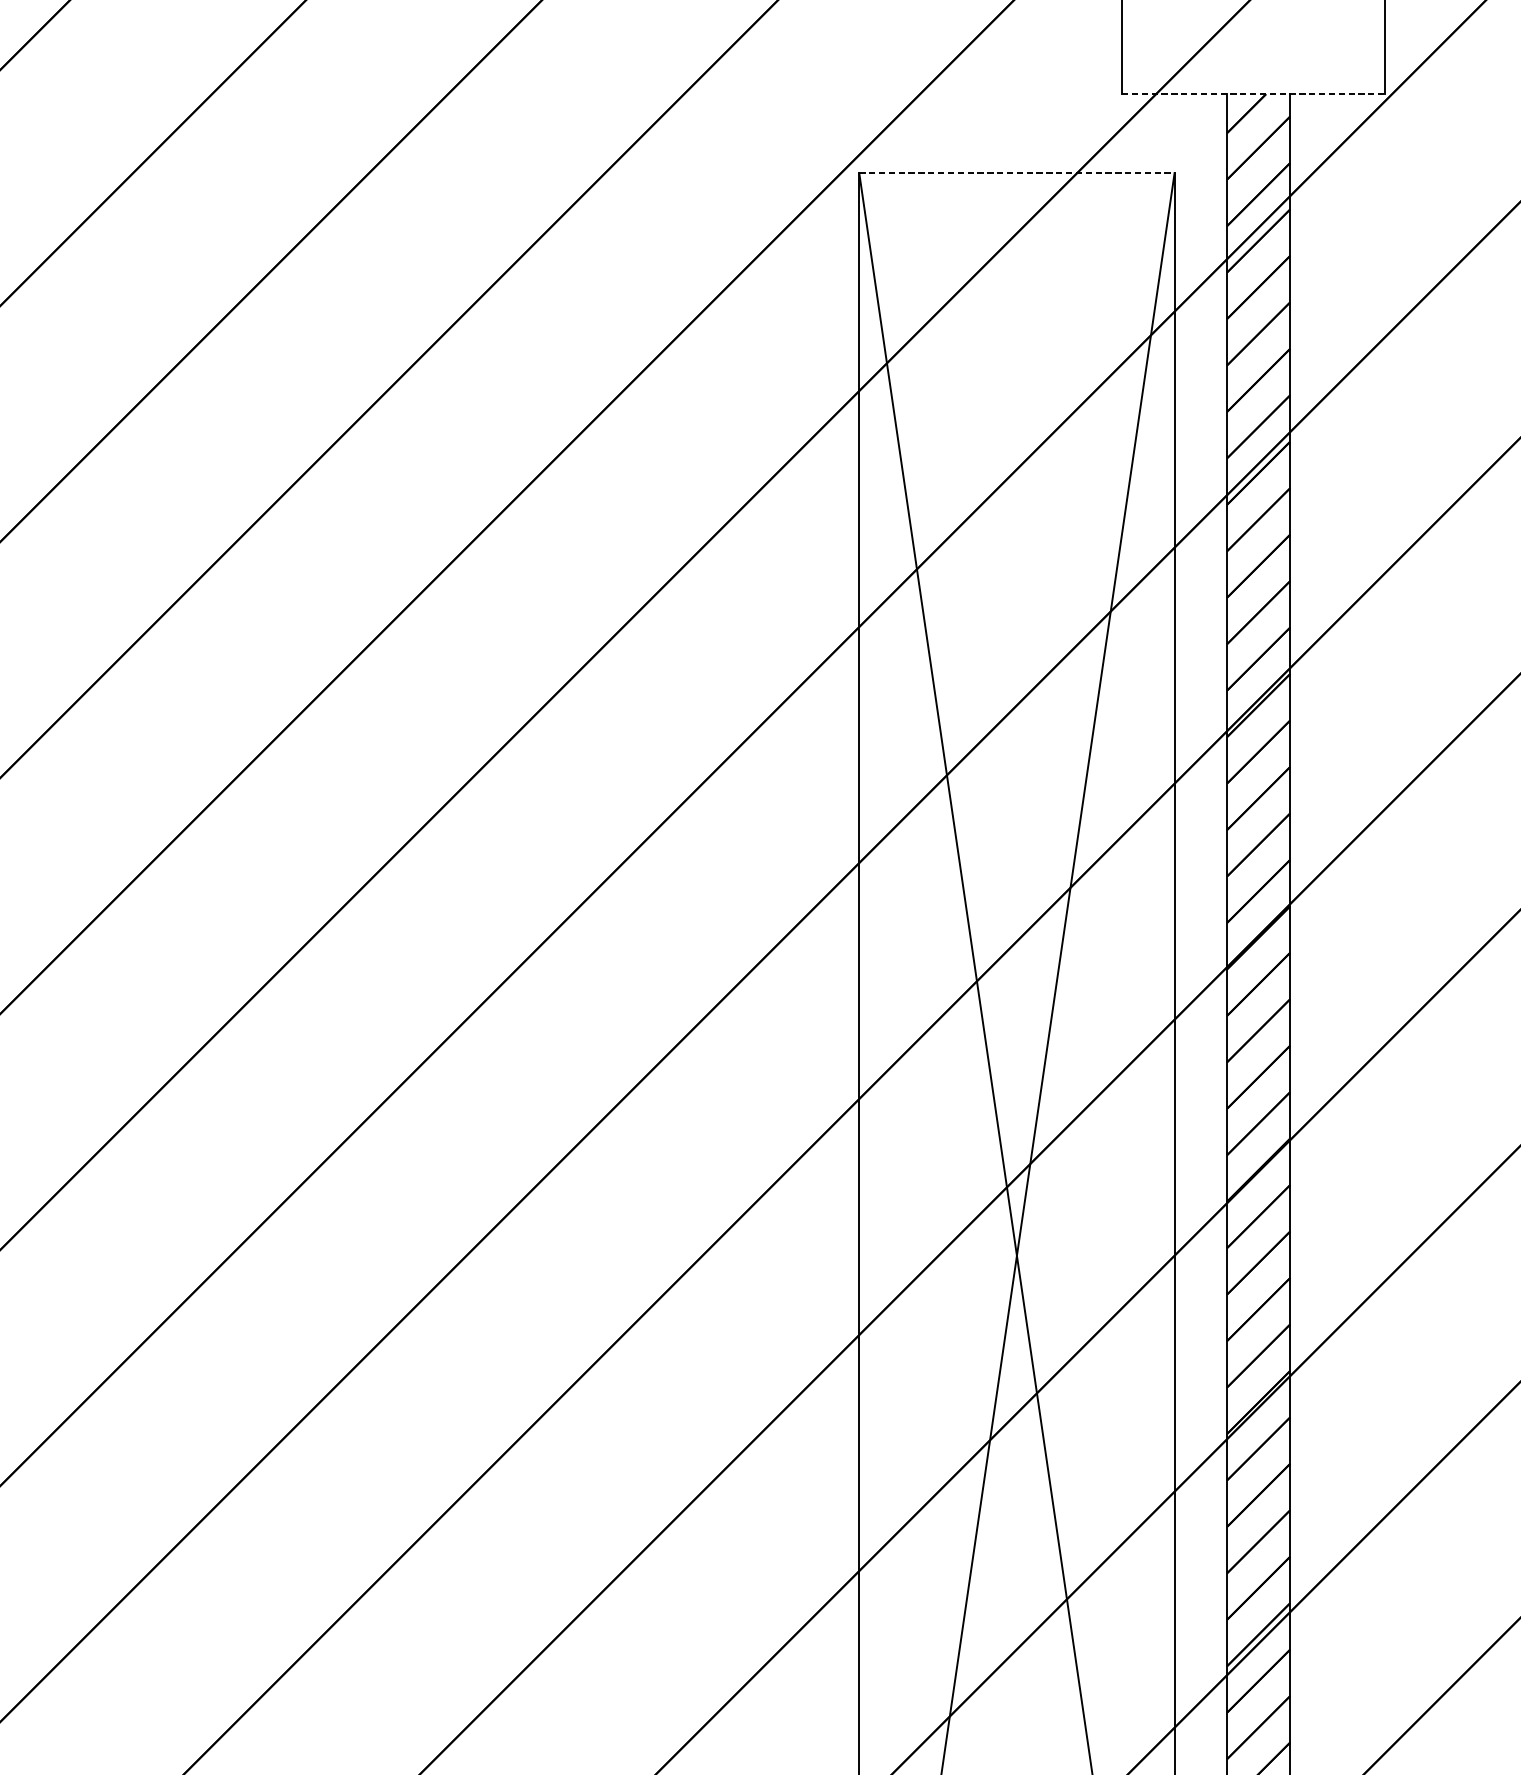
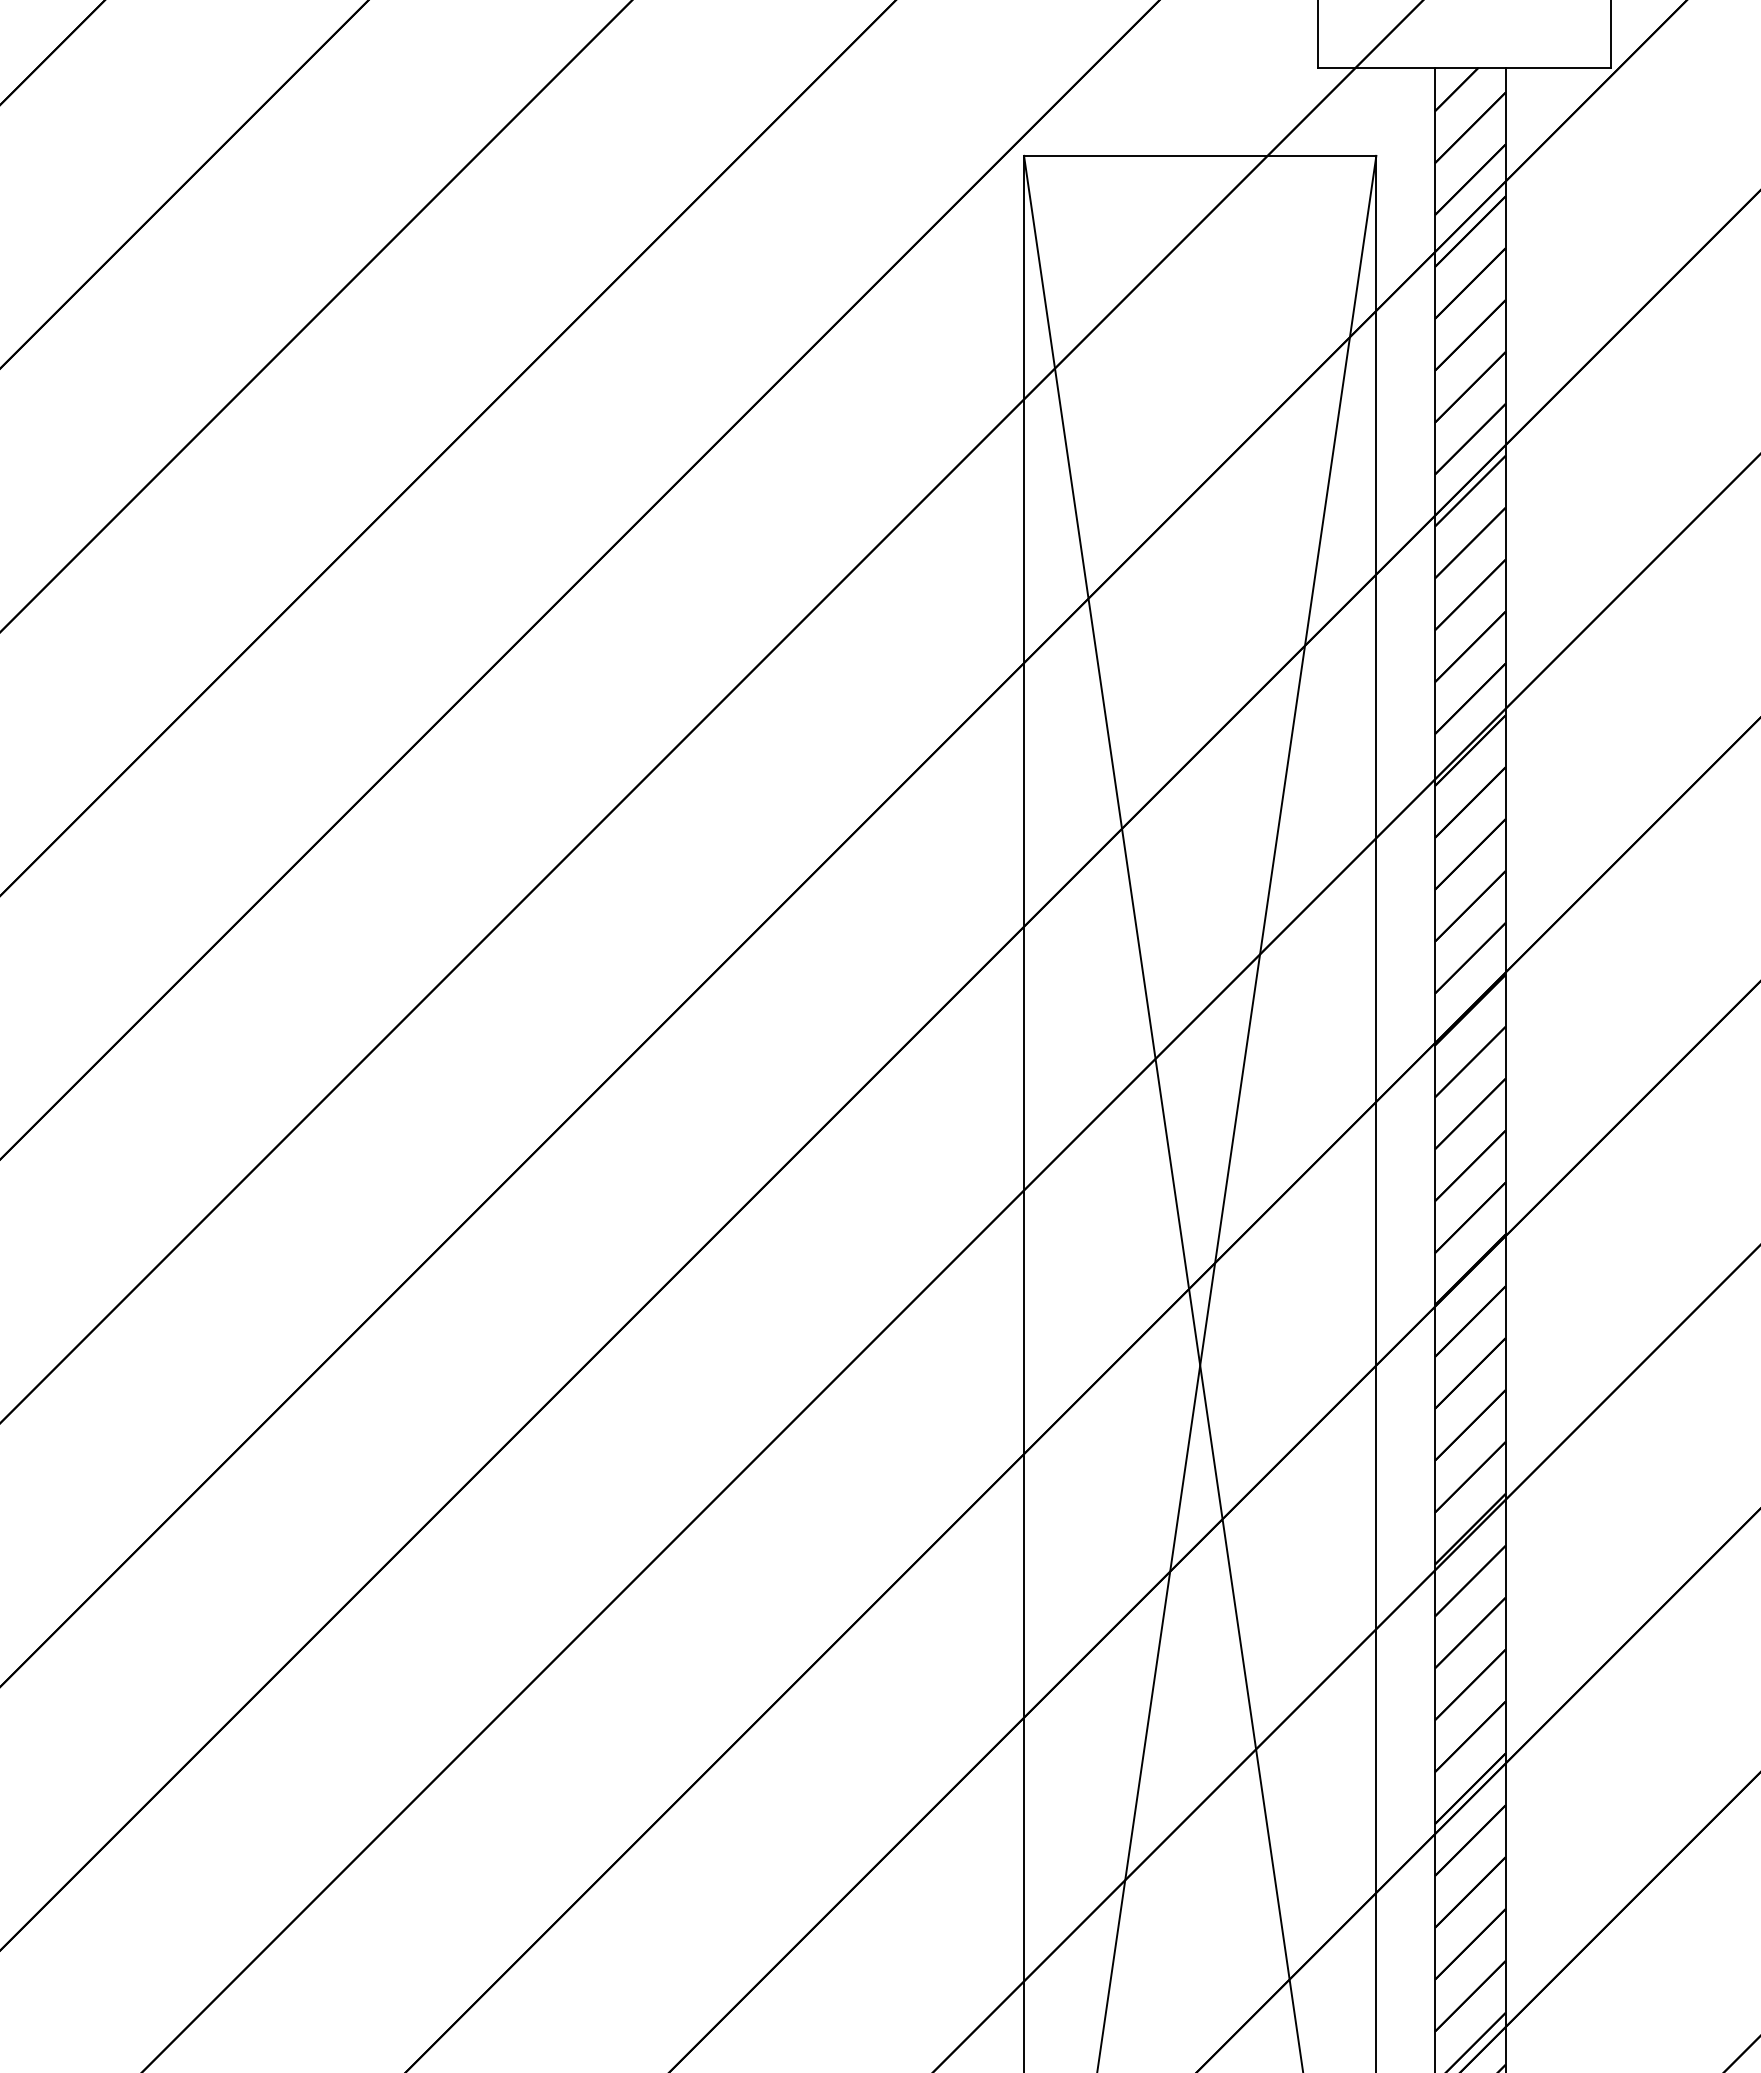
line: (1253, 93) -> (1464, 67), dashed -> solid
line: (1017, 172) -> (1200, 155), dashed -> solid

